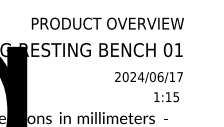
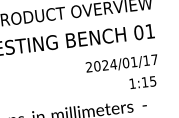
text: (160, 77) -> (134, 62), 2024/06/17 -> 2024/01/17

